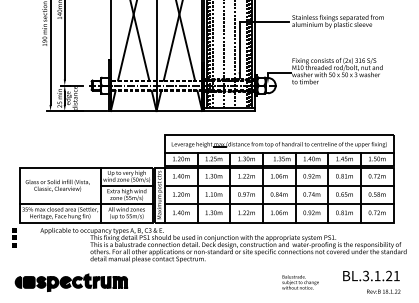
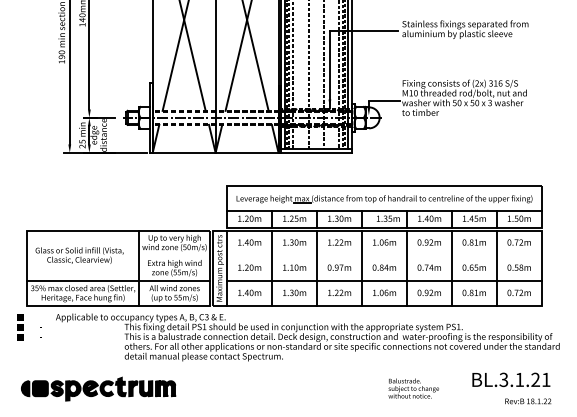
line: (126, 185) -> (174, 255), removed
line: (279, 185) -> (384, 255), removed

